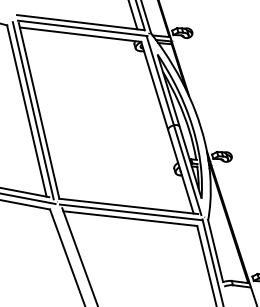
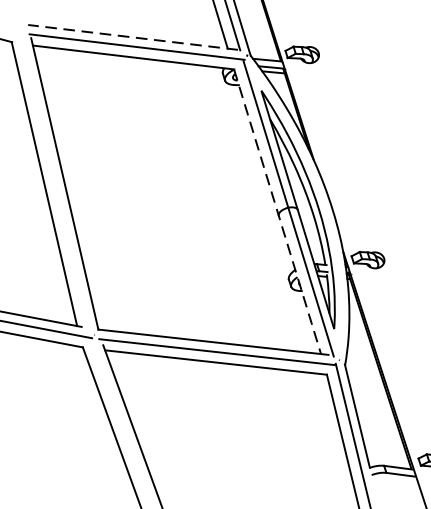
line: (80, 22) -> (133, 37), solid -> dashed
line: (32, 110) -> (53, 183), removed
line: (167, 127) -> (277, 211), solid -> dashed

